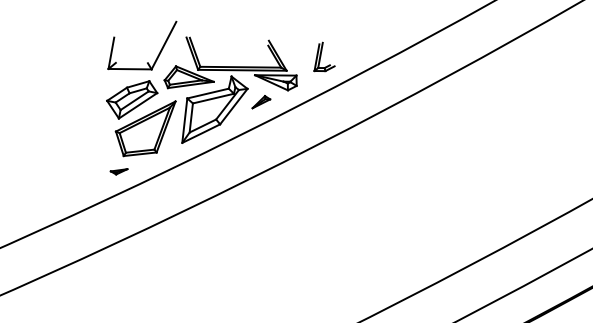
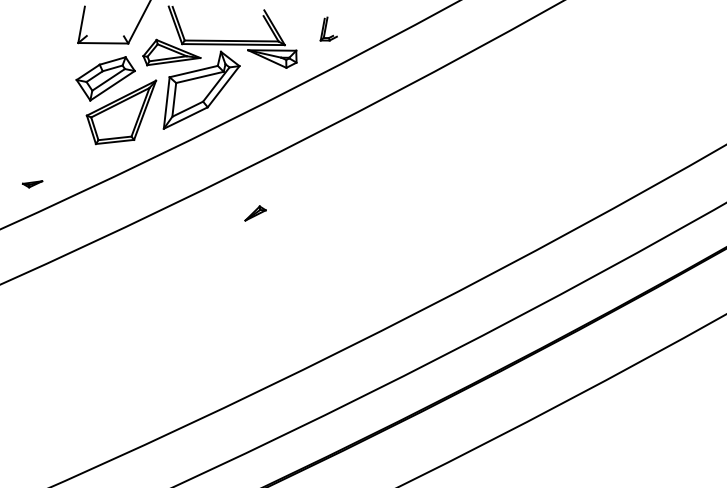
part: (324, 56) -> (328, 28), size x0.7
part: (261, 102) -> (255, 213), moved
part: (119, 171) -> (32, 184), moved

